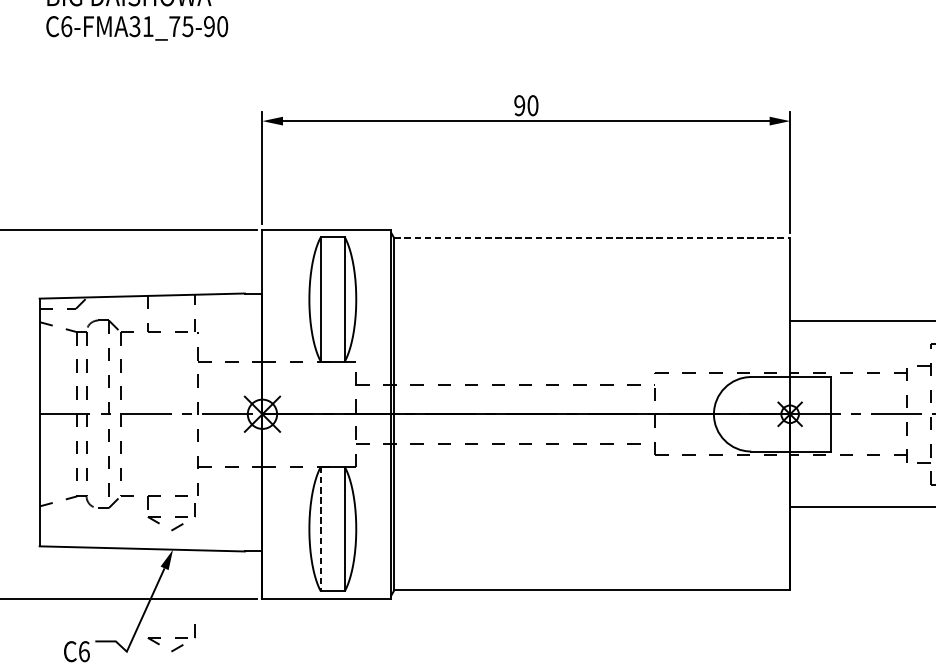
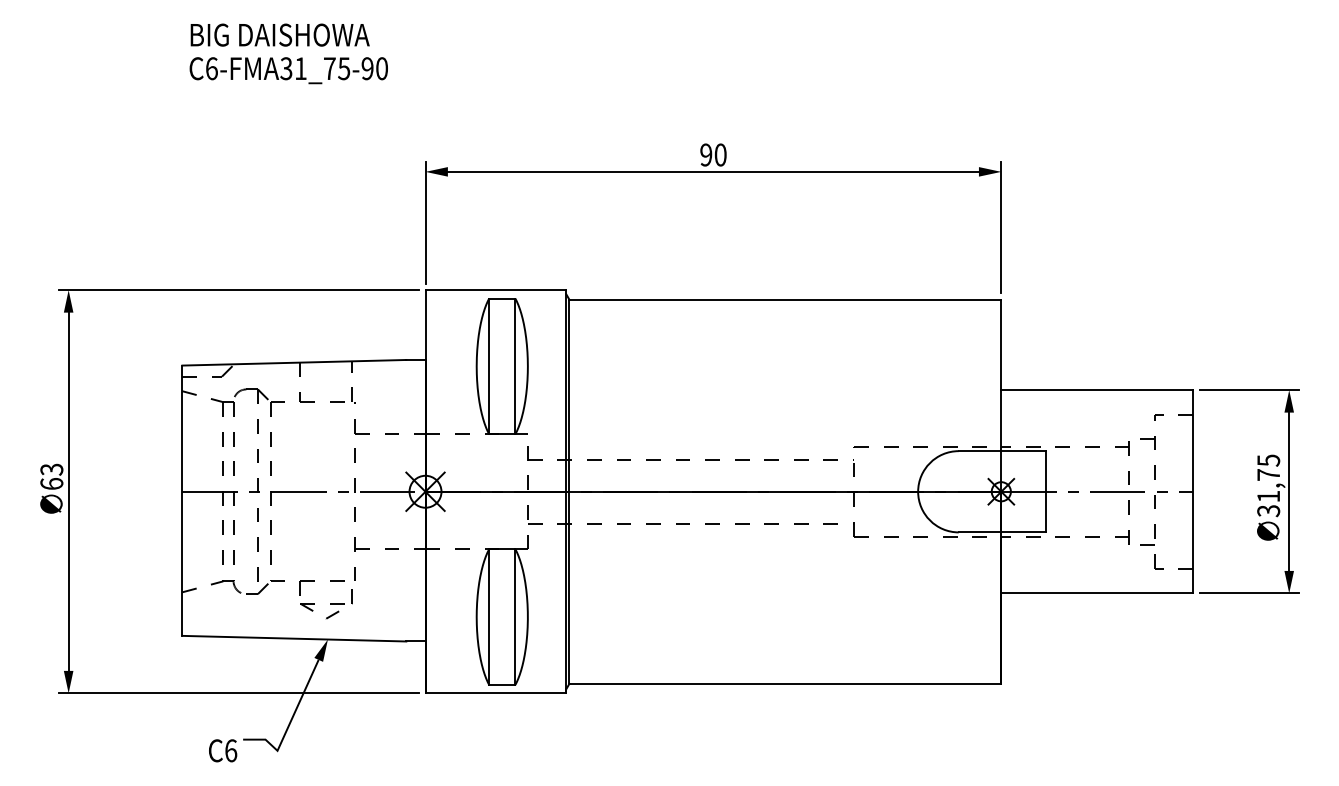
line: (592, 238) -> (785, 299), dashed -> solid
line: (321, 529) -> (489, 617), dashed -> solid
part: (171, 638) -> (326, 736), removed

